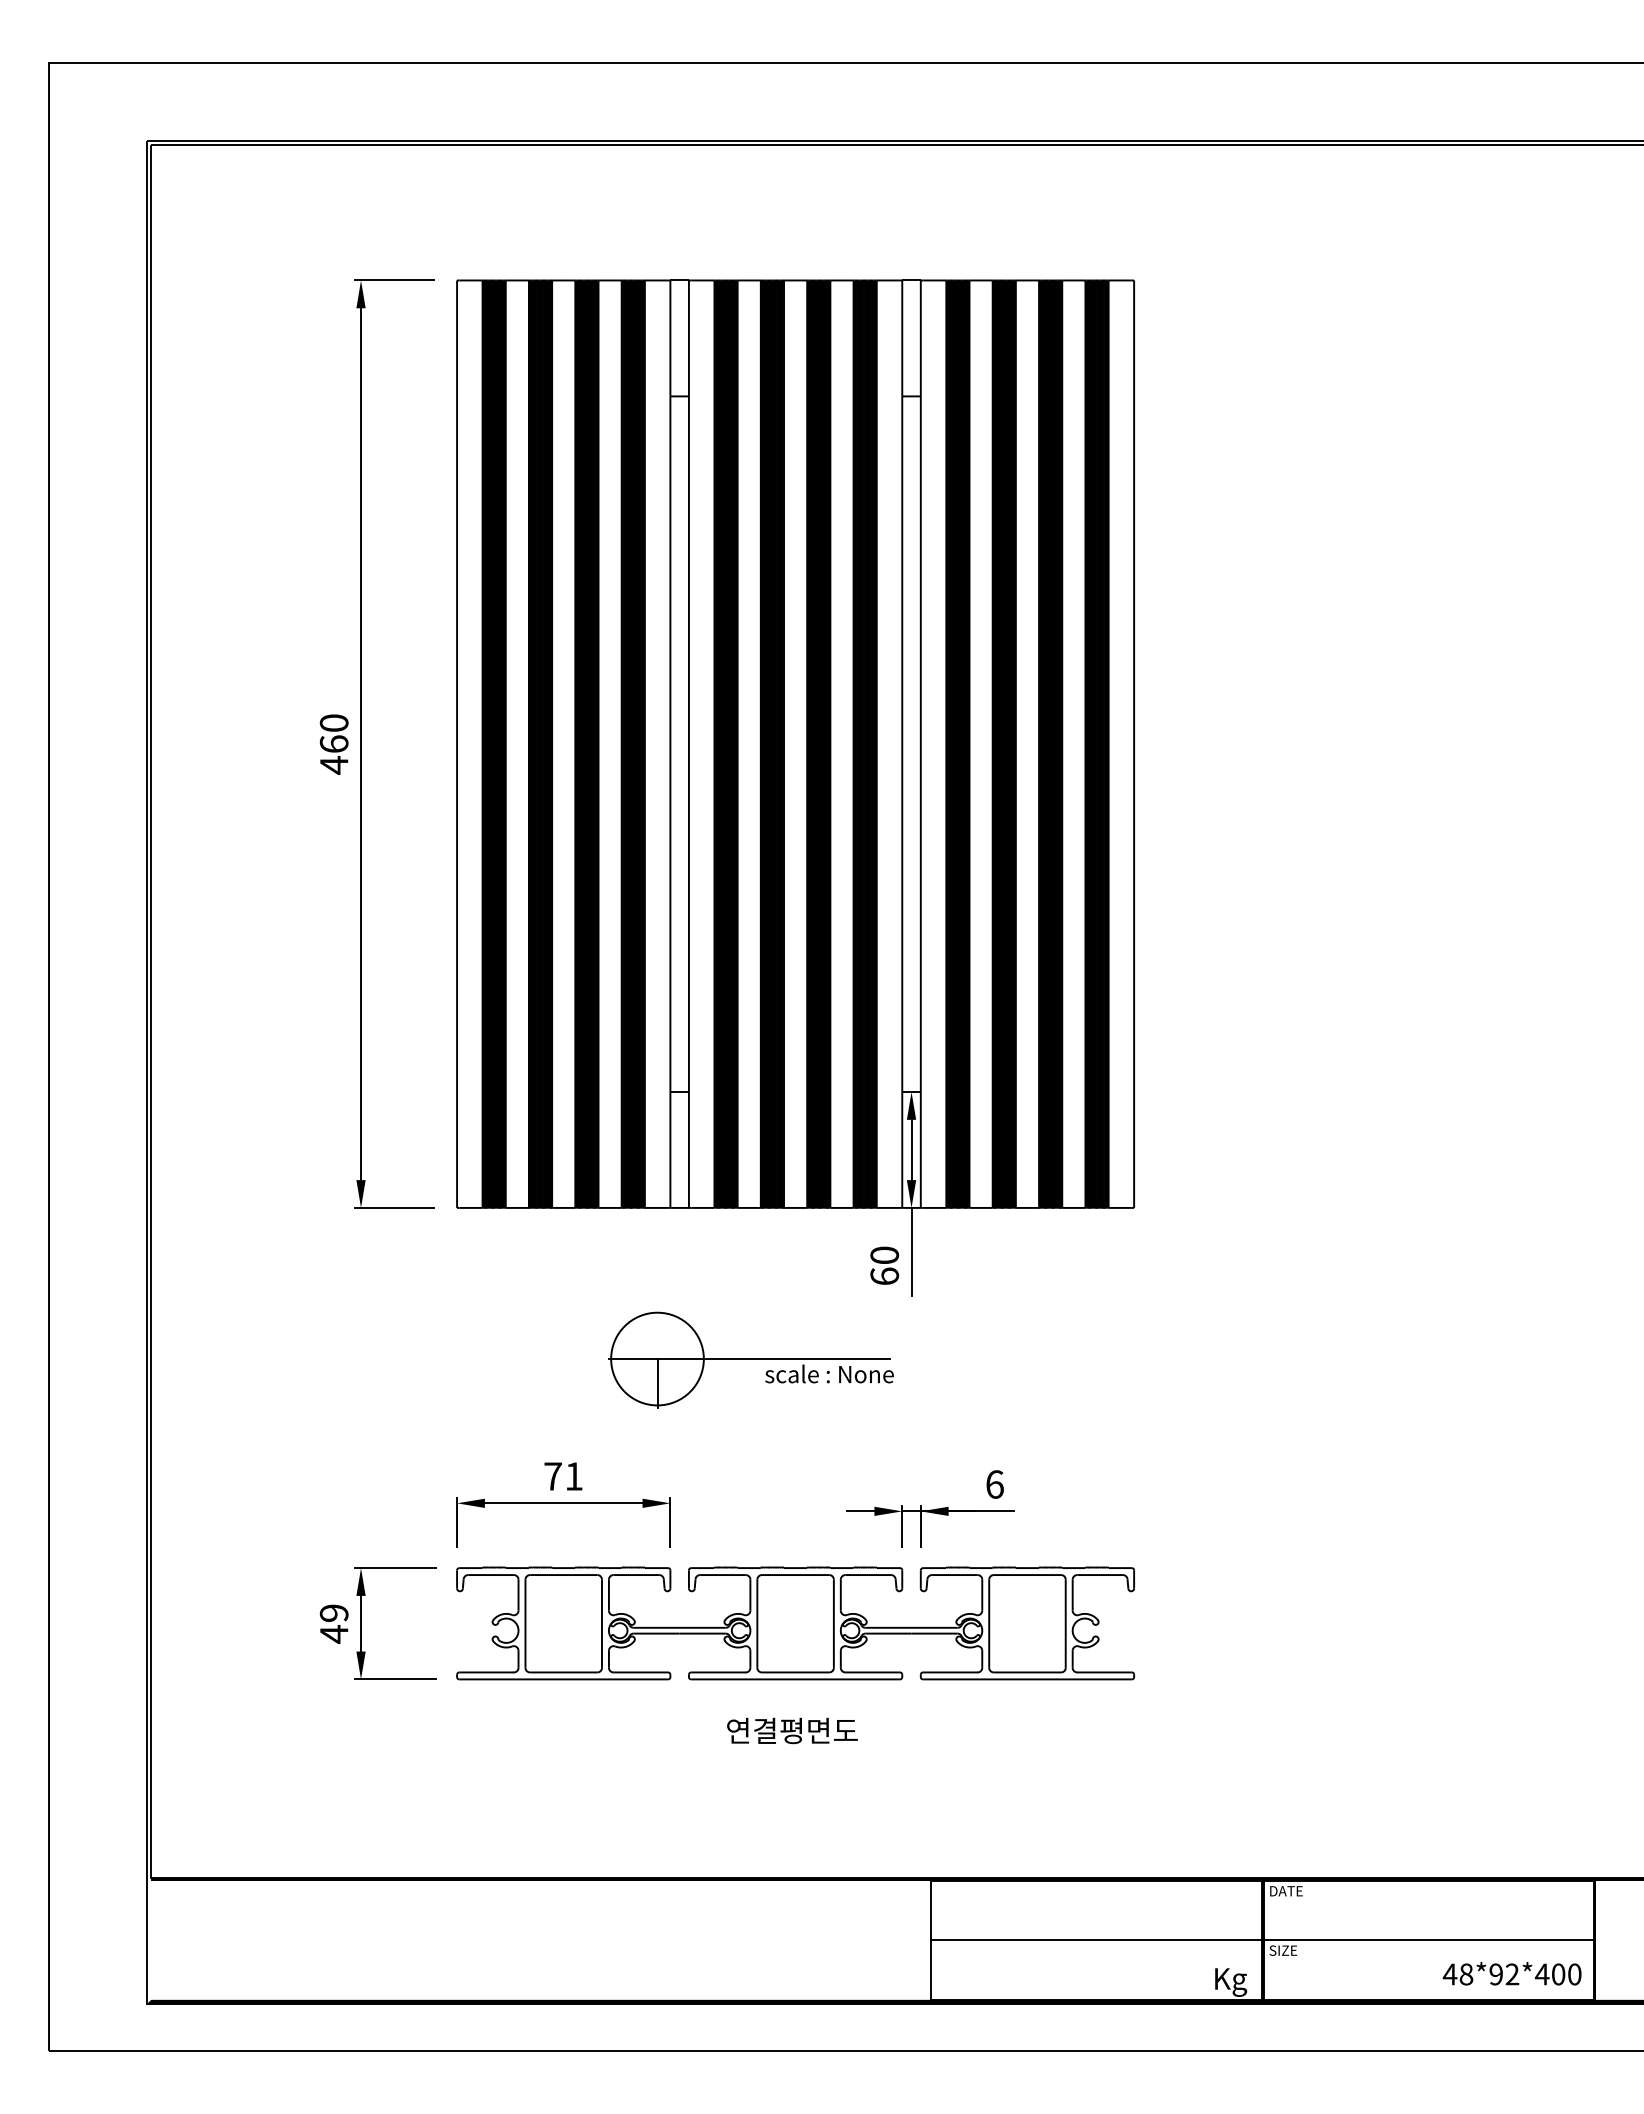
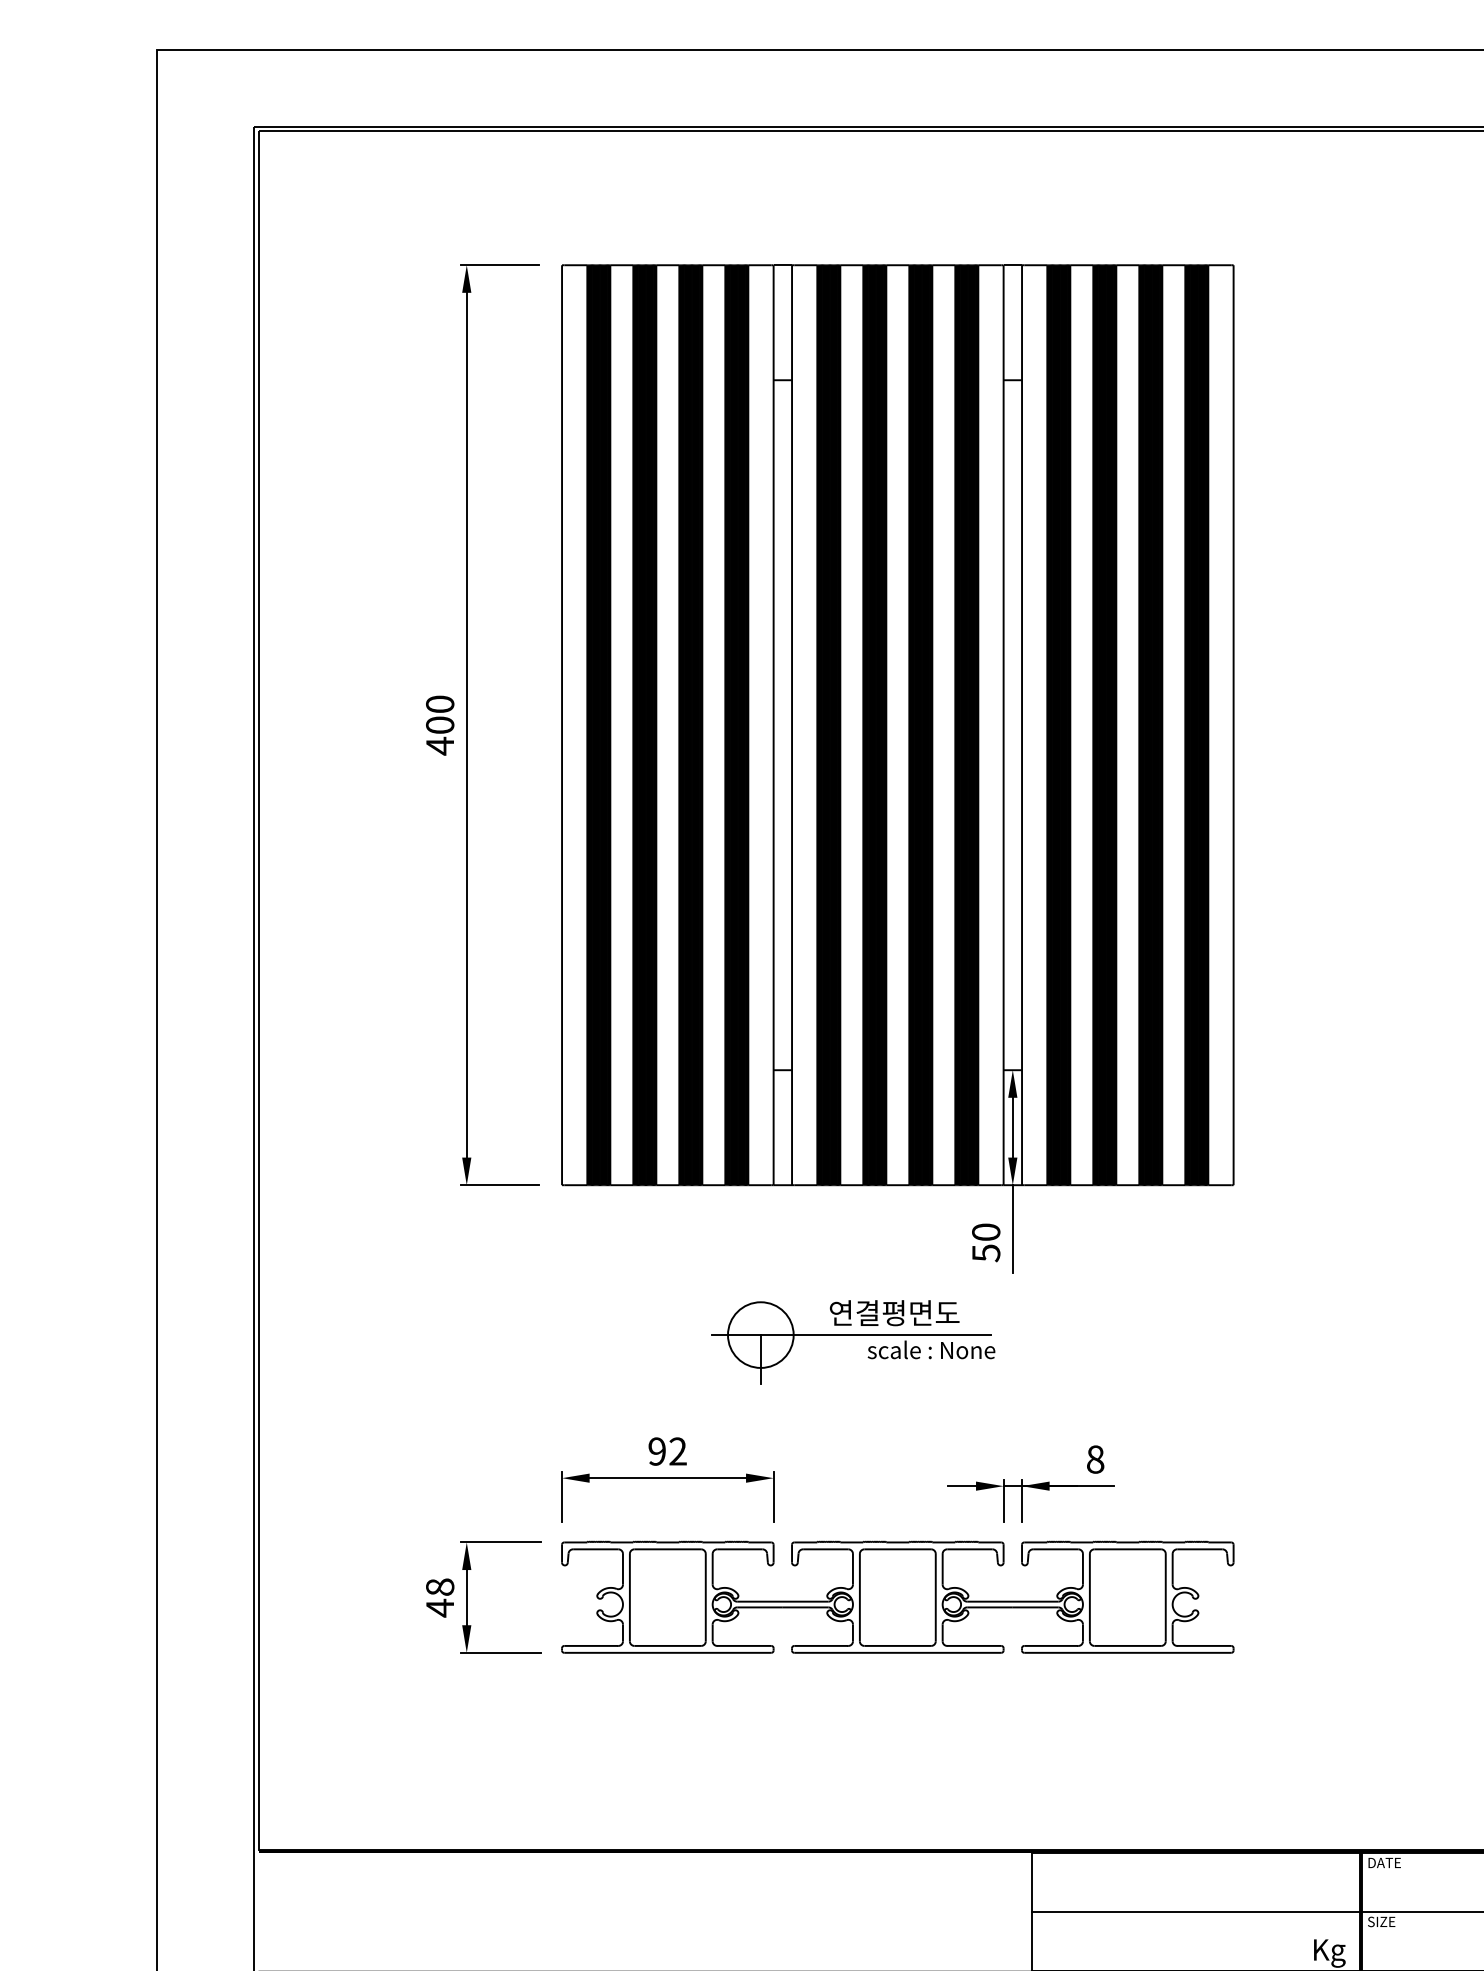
text: (333, 743) -> (439, 724), 460 -> 400
text: (884, 1276) -> (985, 1253), 60 -> 50
circle: (657, 1358) -> (760, 1334), size x0.71
text: (563, 1476) -> (667, 1451), 71 -> 92
text: (994, 1484) -> (1095, 1459), 6 -> 8
text: (333, 1612) -> (439, 1586), 49 -> 48
text: (792, 1730) -> (894, 1312), moved

